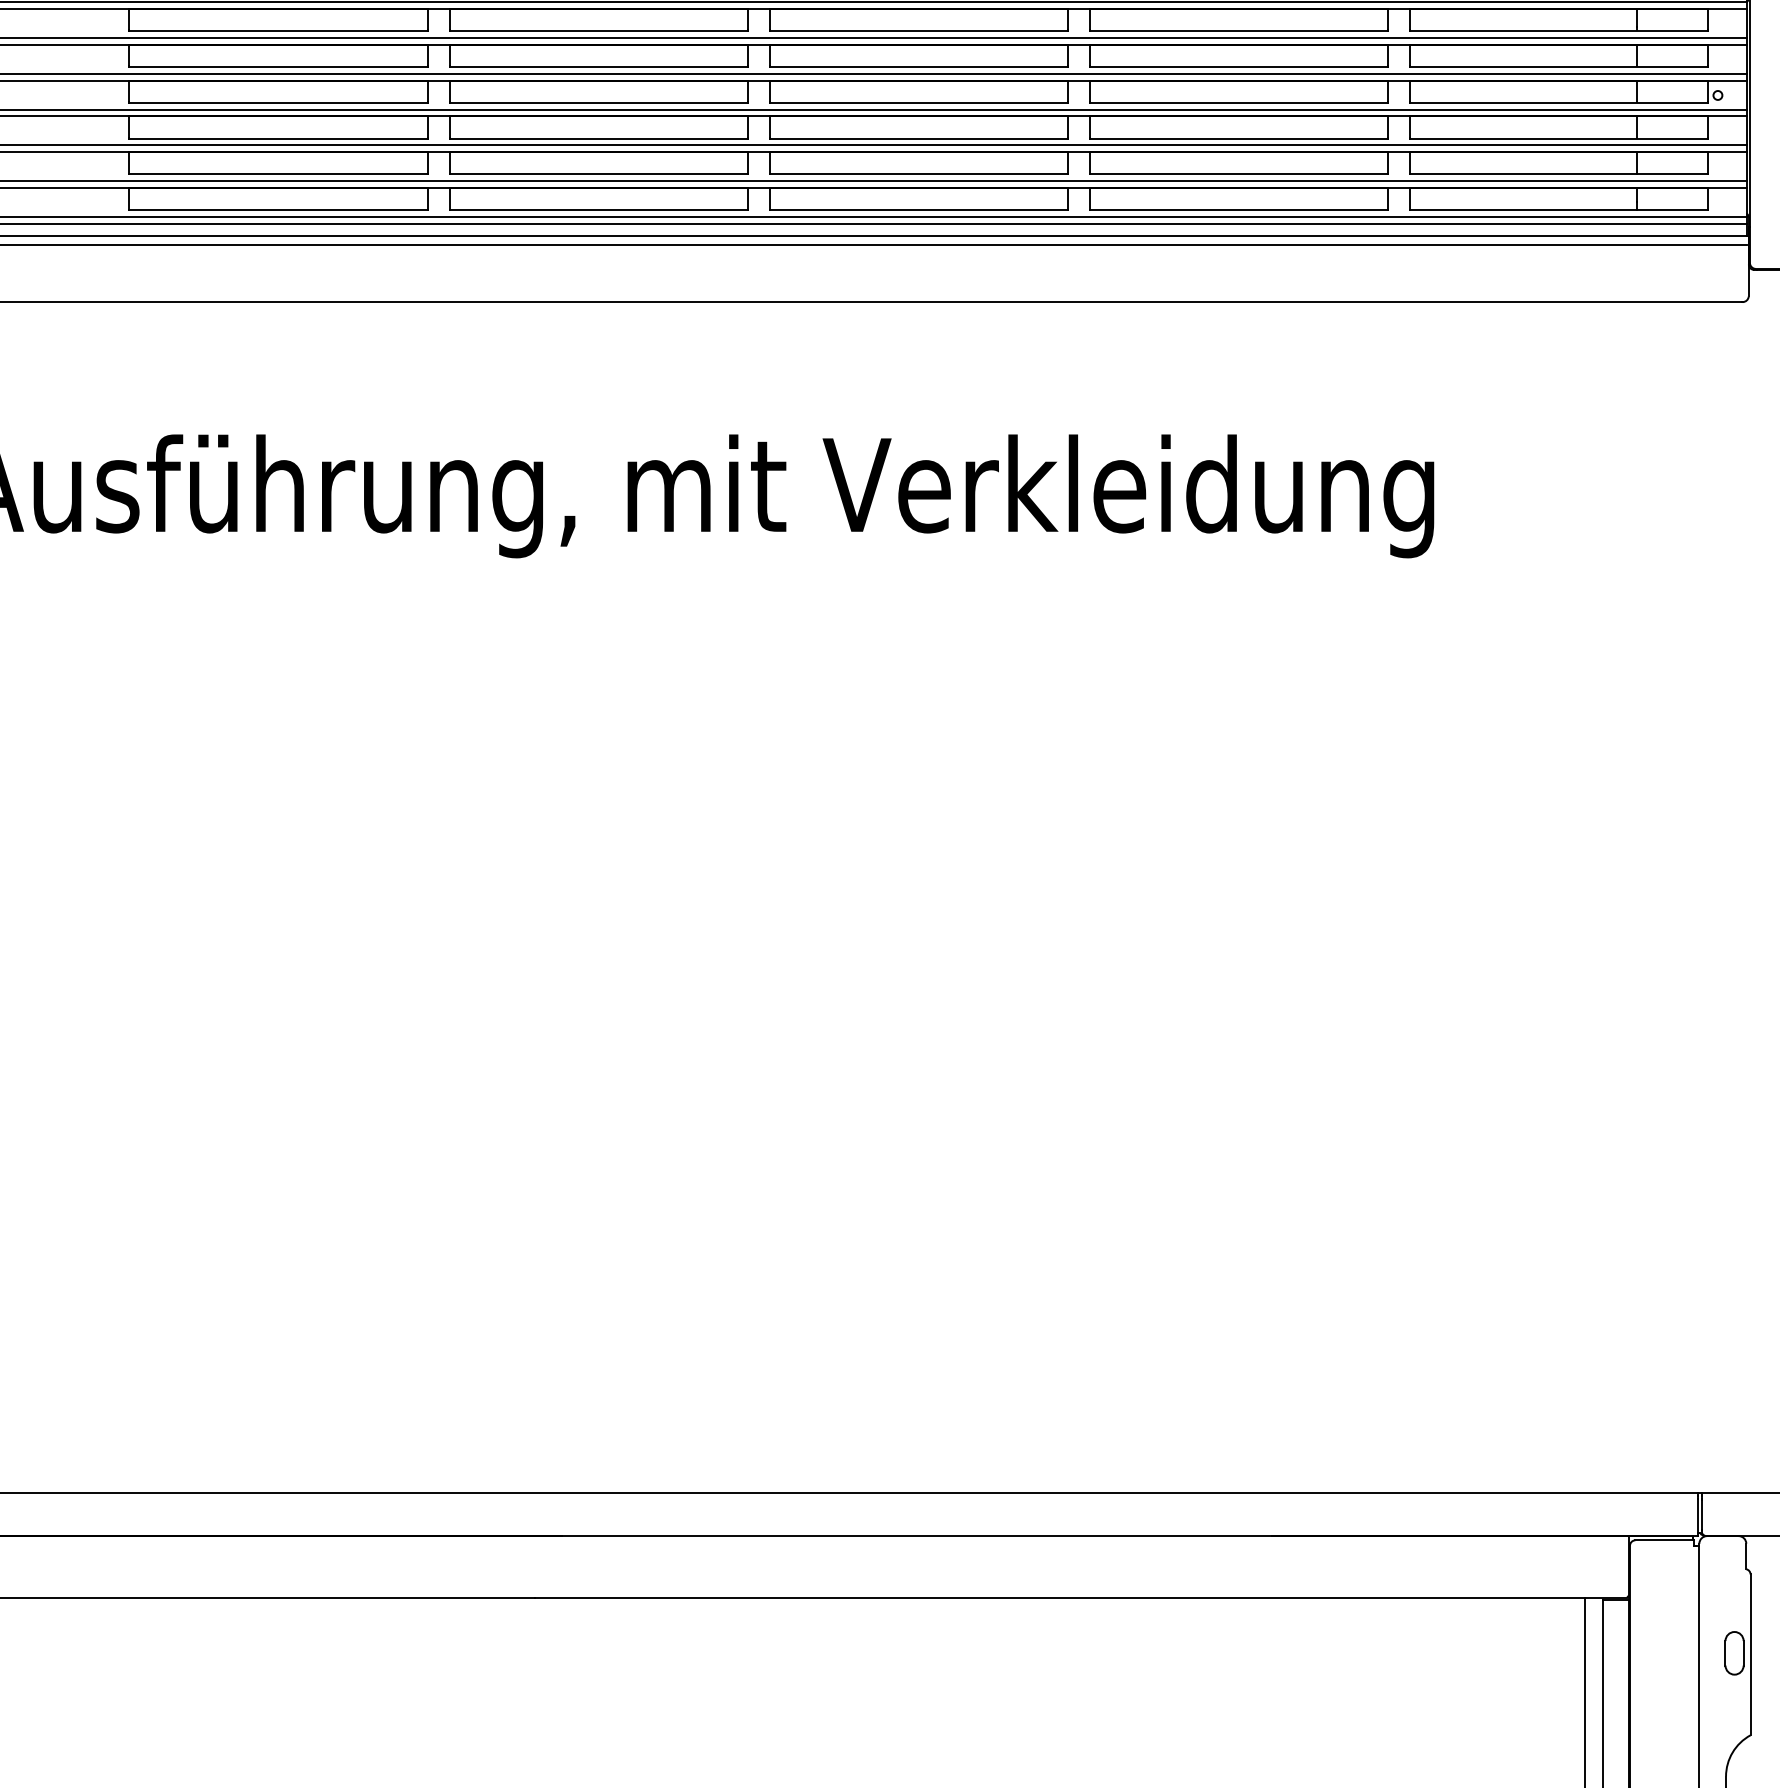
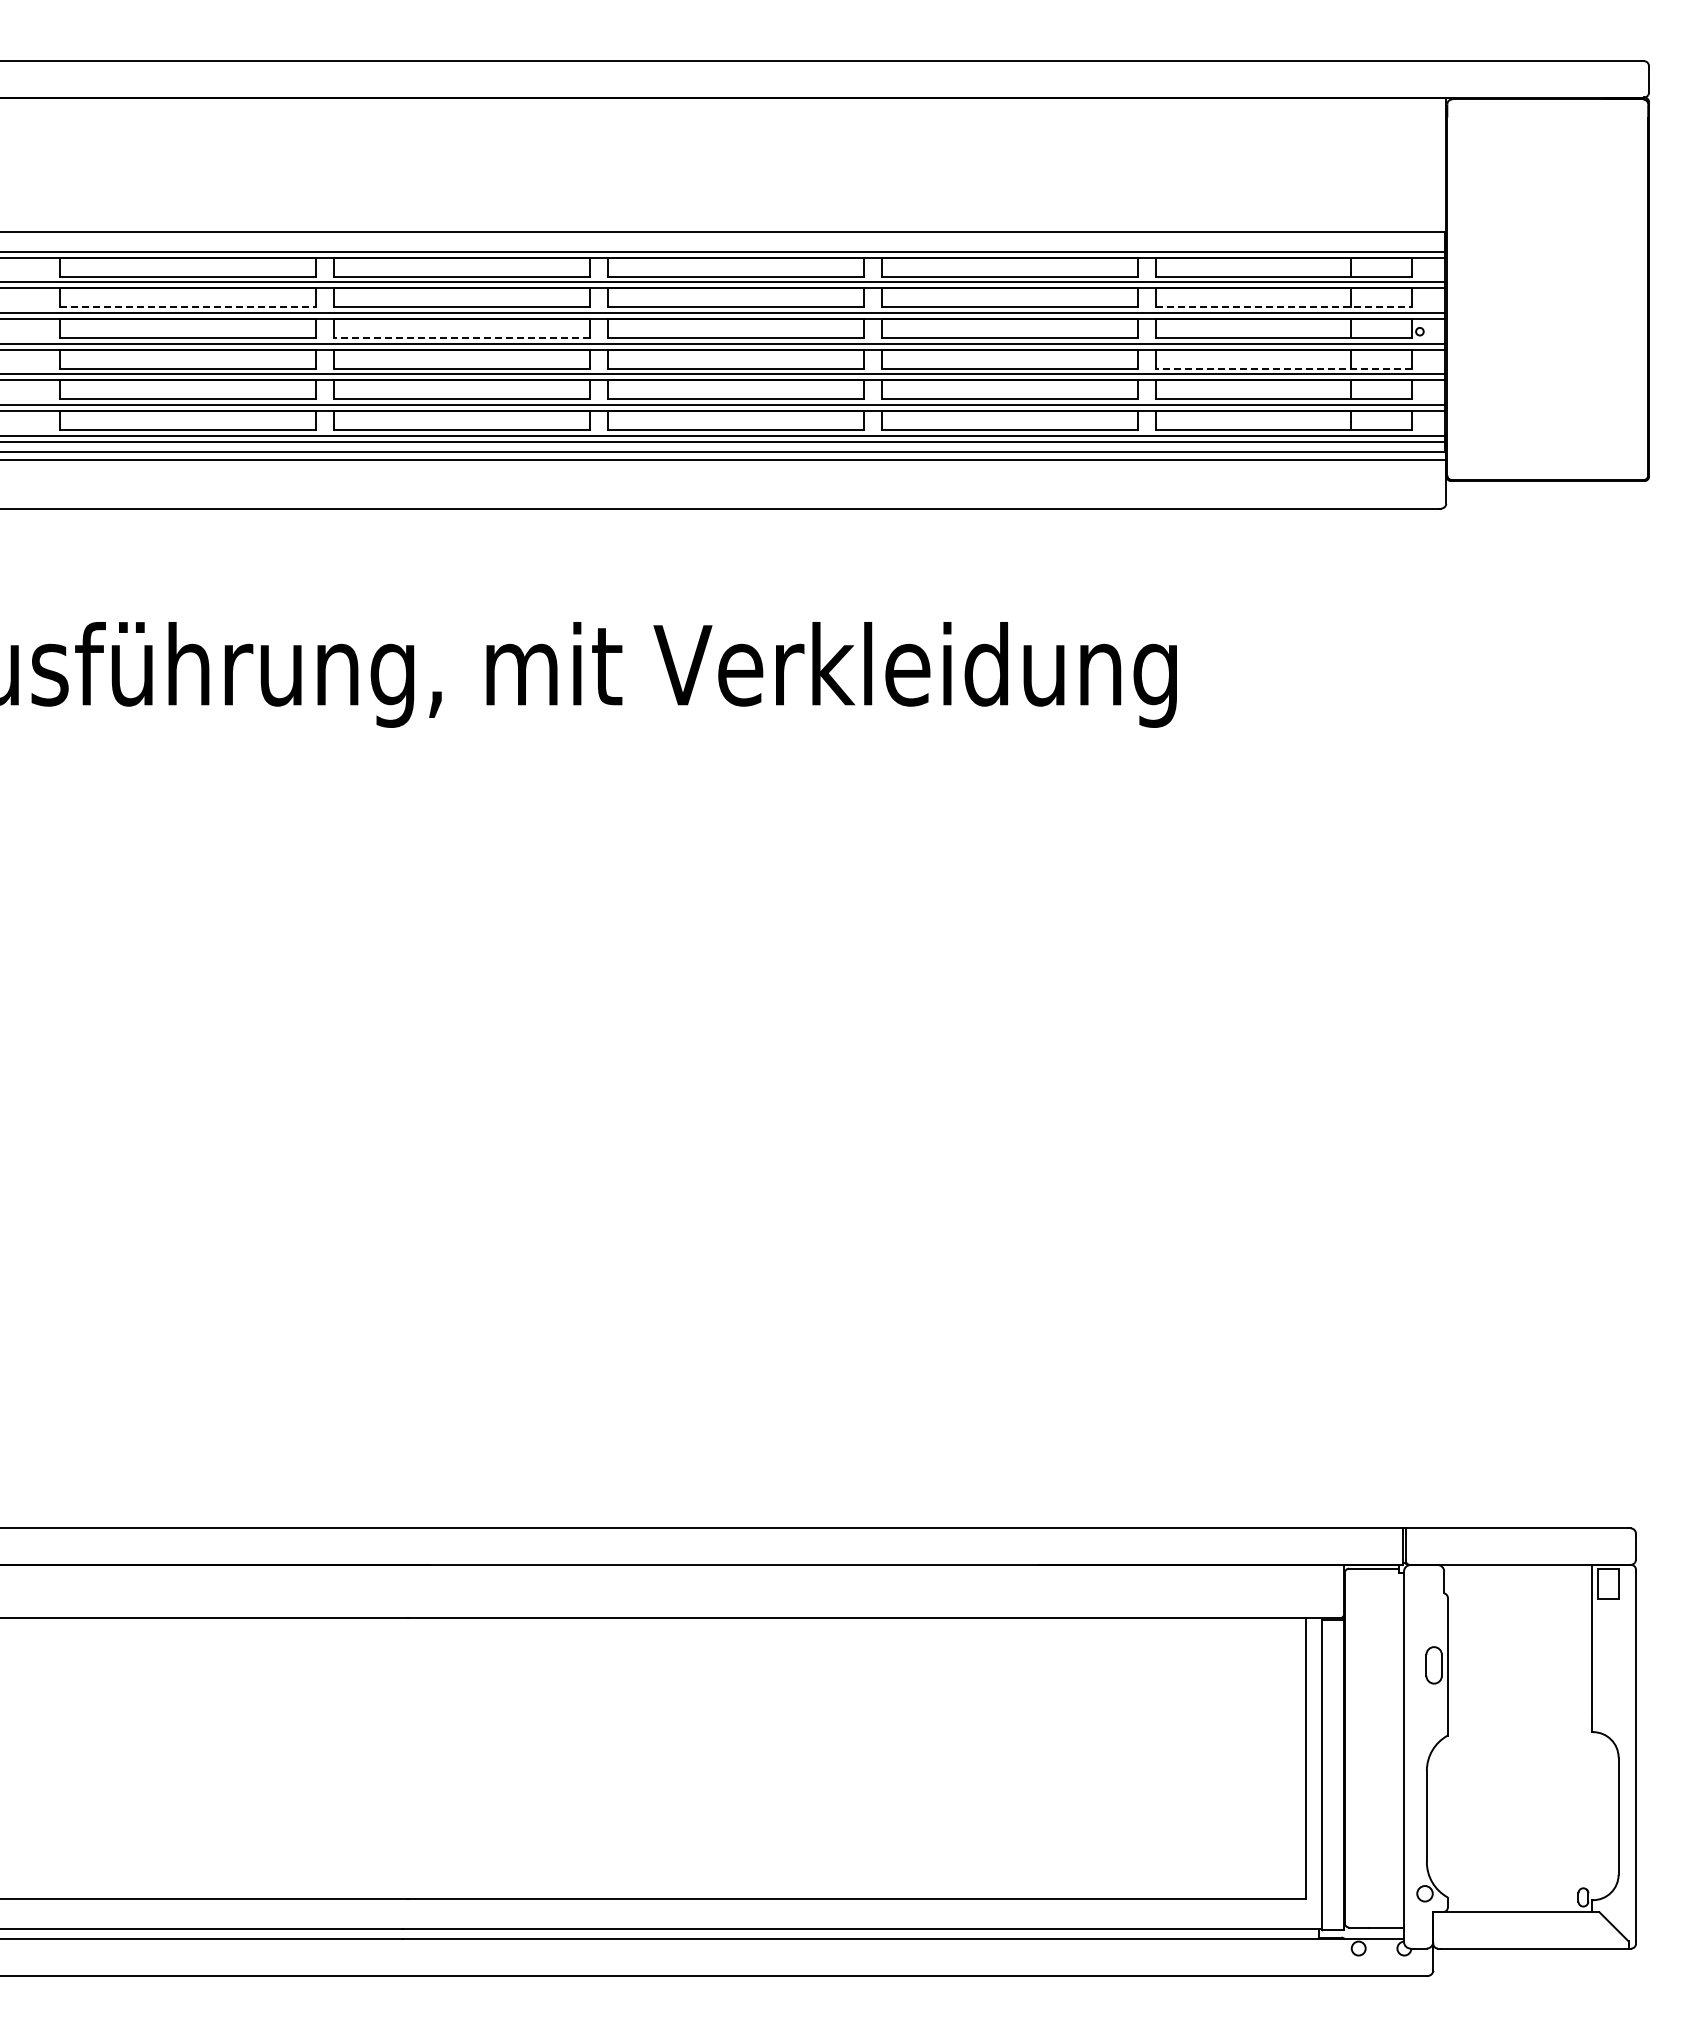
line: (278, 67) -> (187, 307), solid -> dashed
line: (1558, 67) -> (1283, 307), solid -> dashed
line: (598, 102) -> (461, 337), solid -> dashed
line: (1558, 138) -> (1283, 368), solid -> dashed

